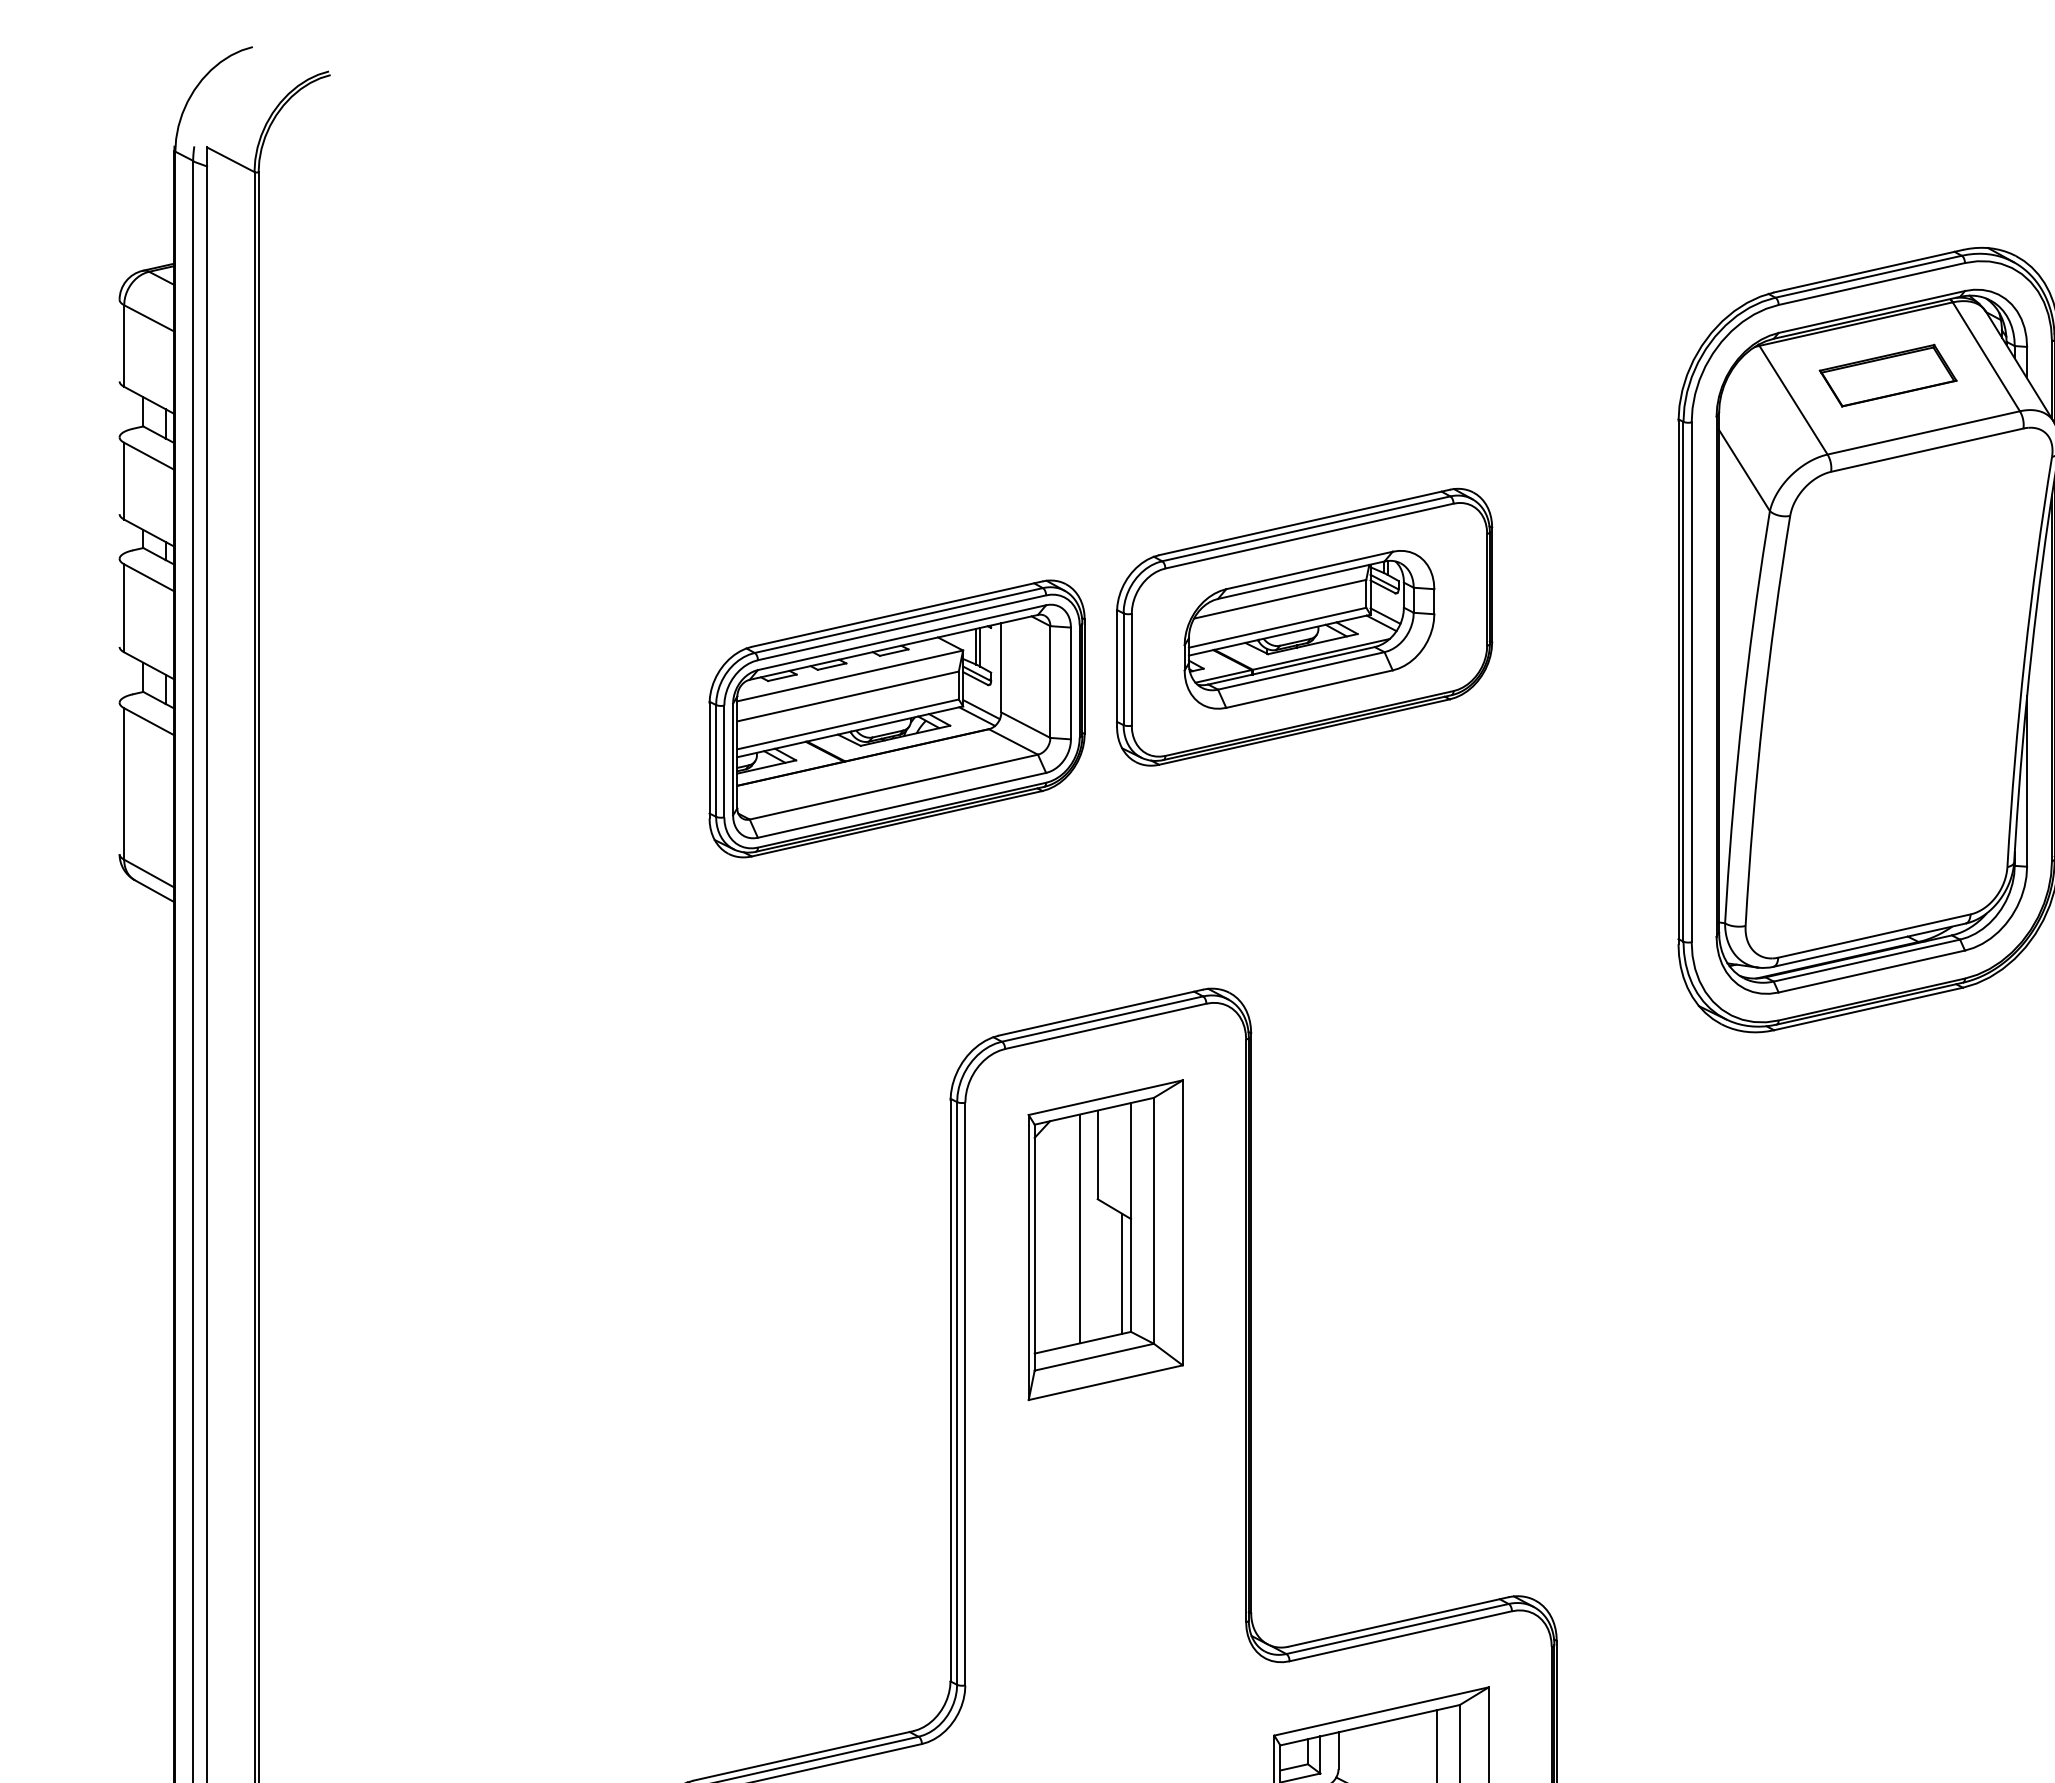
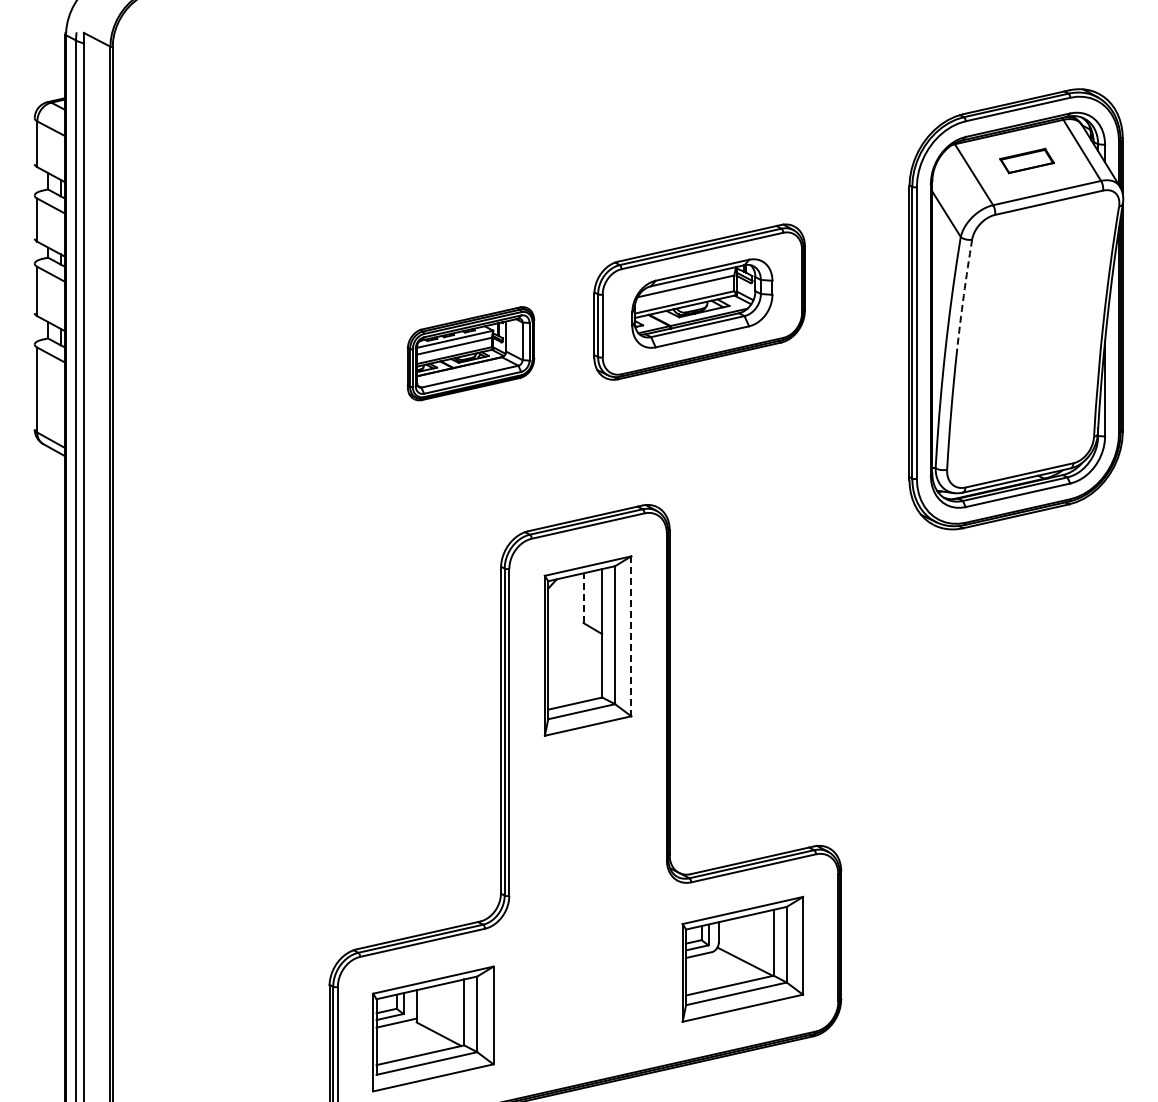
part: (1887, 374) -> (1026, 160), size x0.7
arc: (1774, 615) -> (963, 295), solid -> dashed
part: (896, 718) -> (470, 353), size x0.6
line: (1097, 1155) -> (583, 598), solid -> dashed
line: (1183, 1223) -> (631, 636), solid -> dashed
line: (1079, 1228) -> (573, 639), removed
line: (1122, 1273) -> (597, 664), removed

